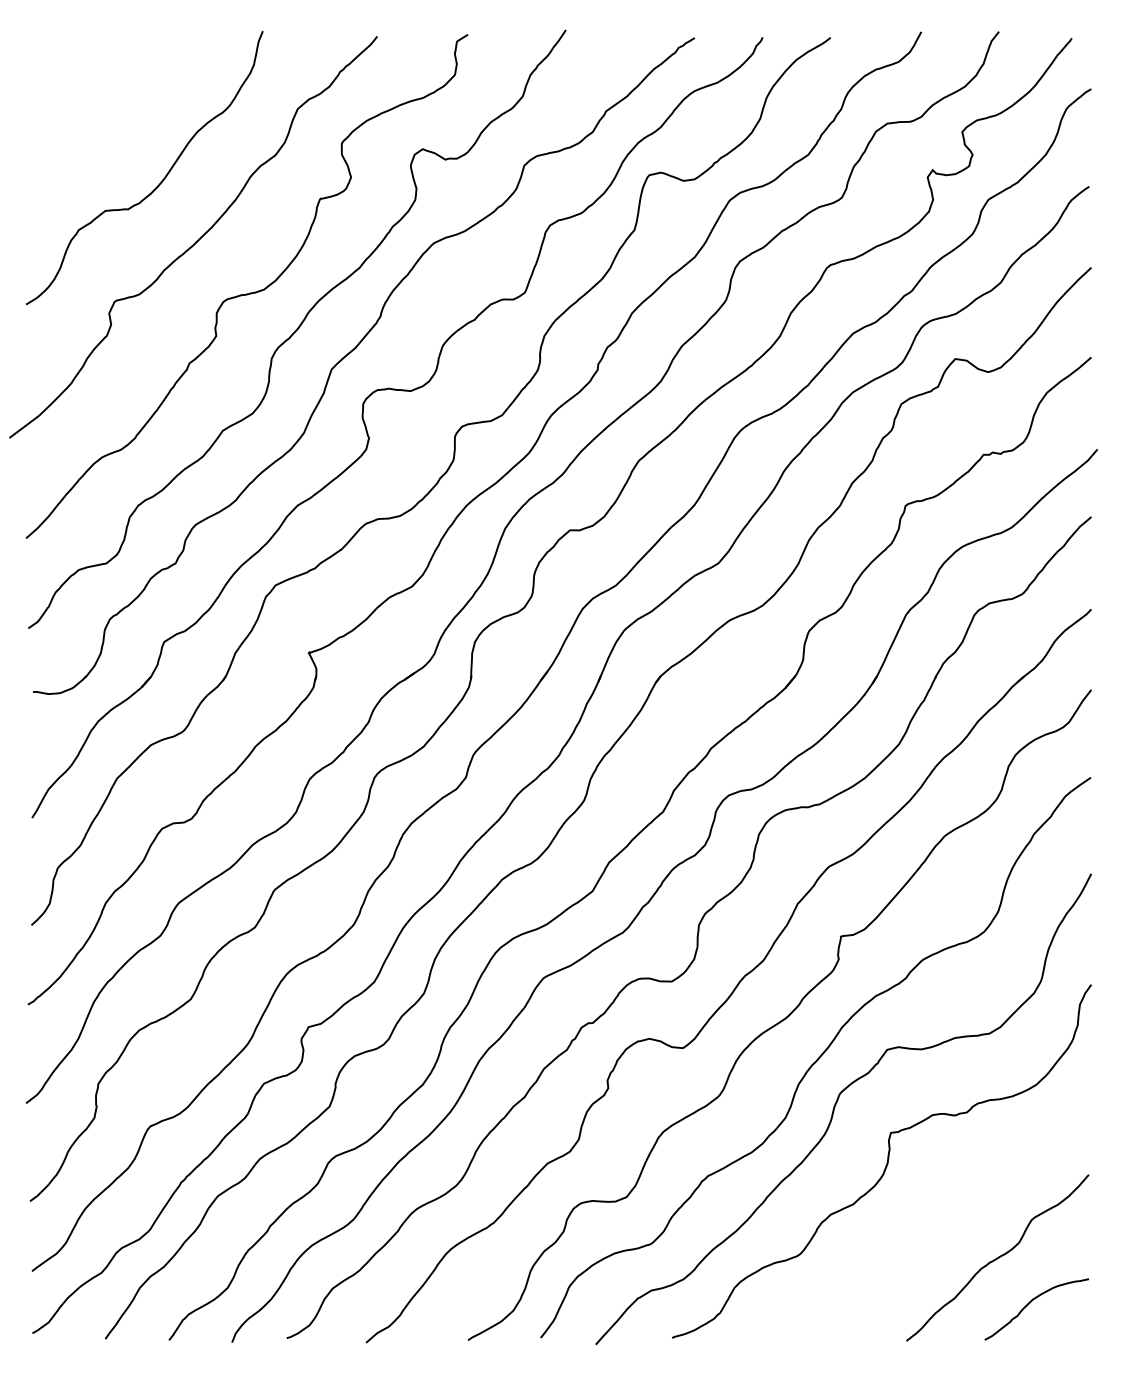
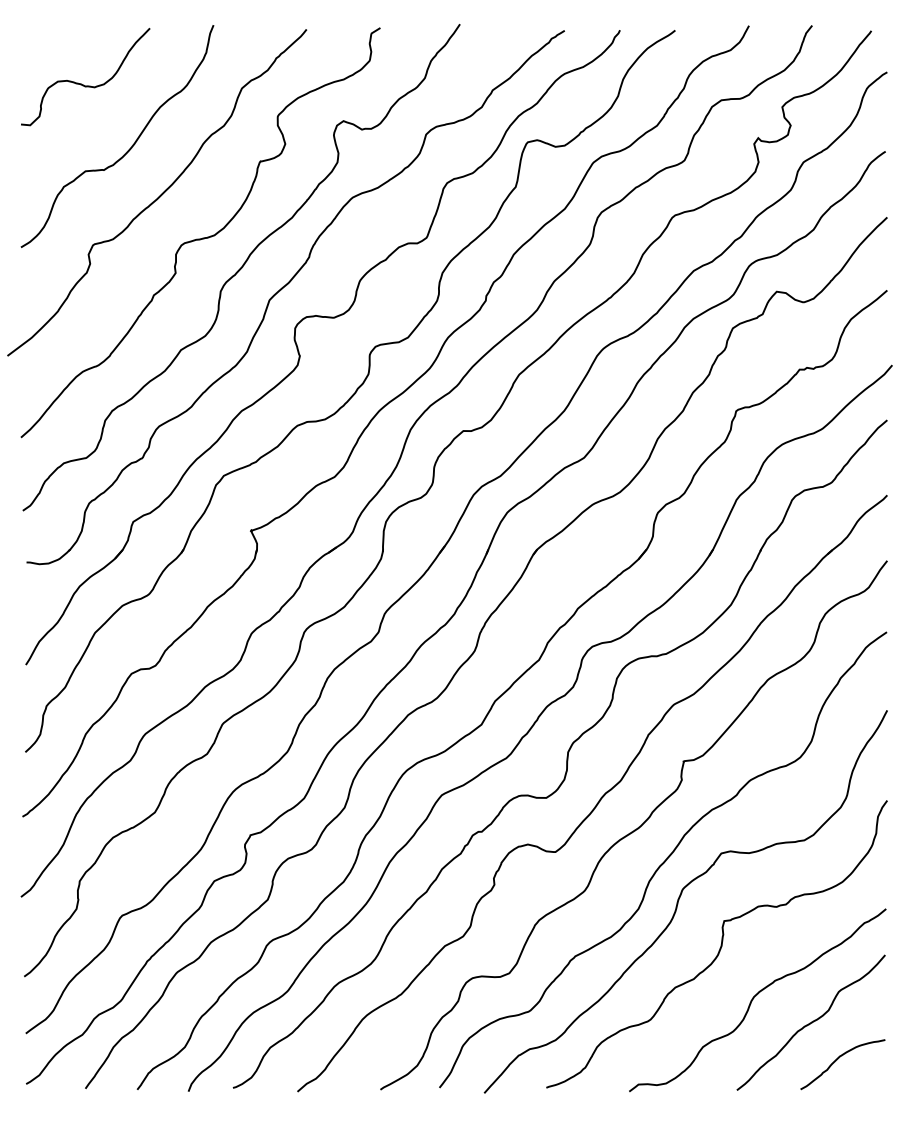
curve: (101, 103) -> (82, 83), added
curve: (927, 1228) -> (754, 998), added

